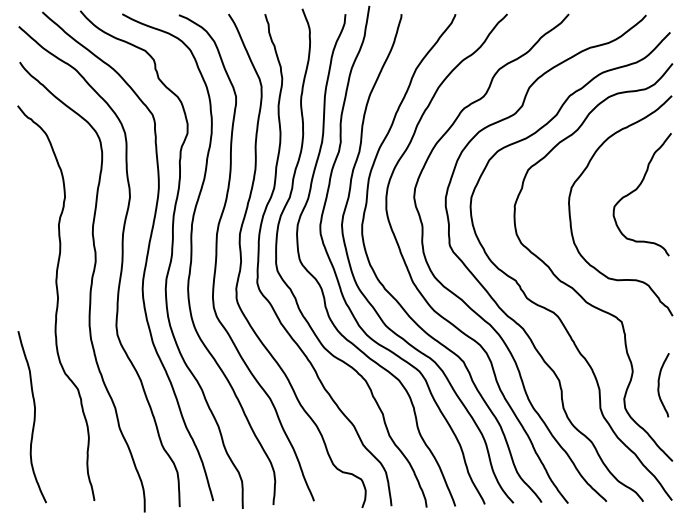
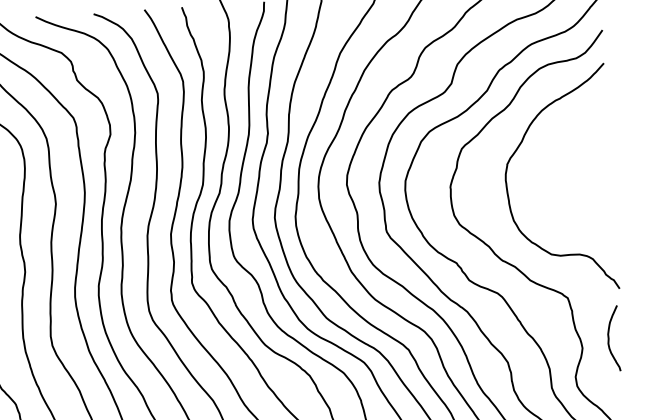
curve: (637, 189) -> (575, 161), removed
curve: (659, 385) -> (609, 339), moved

